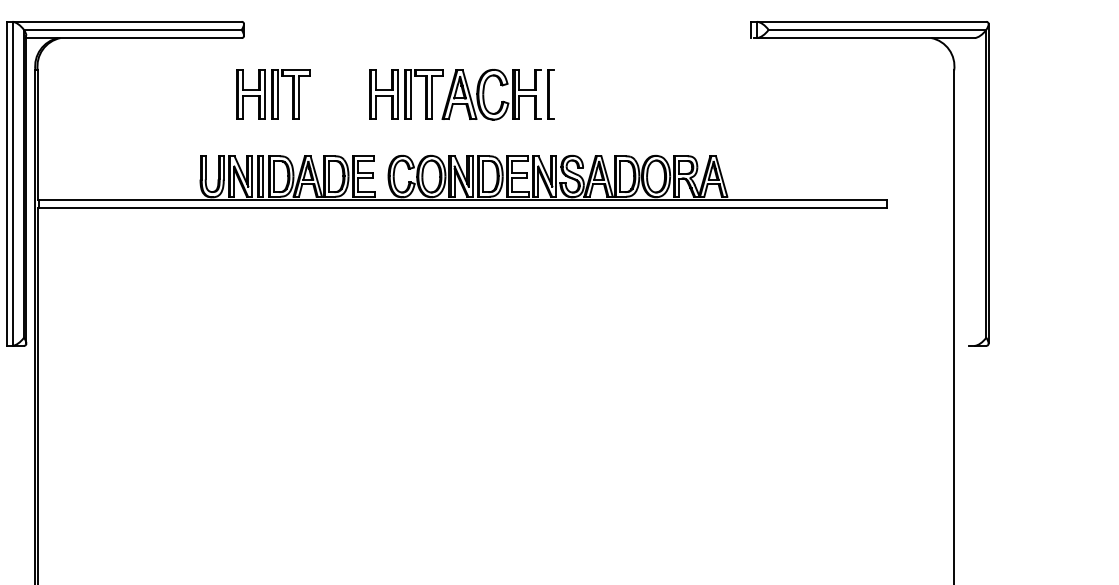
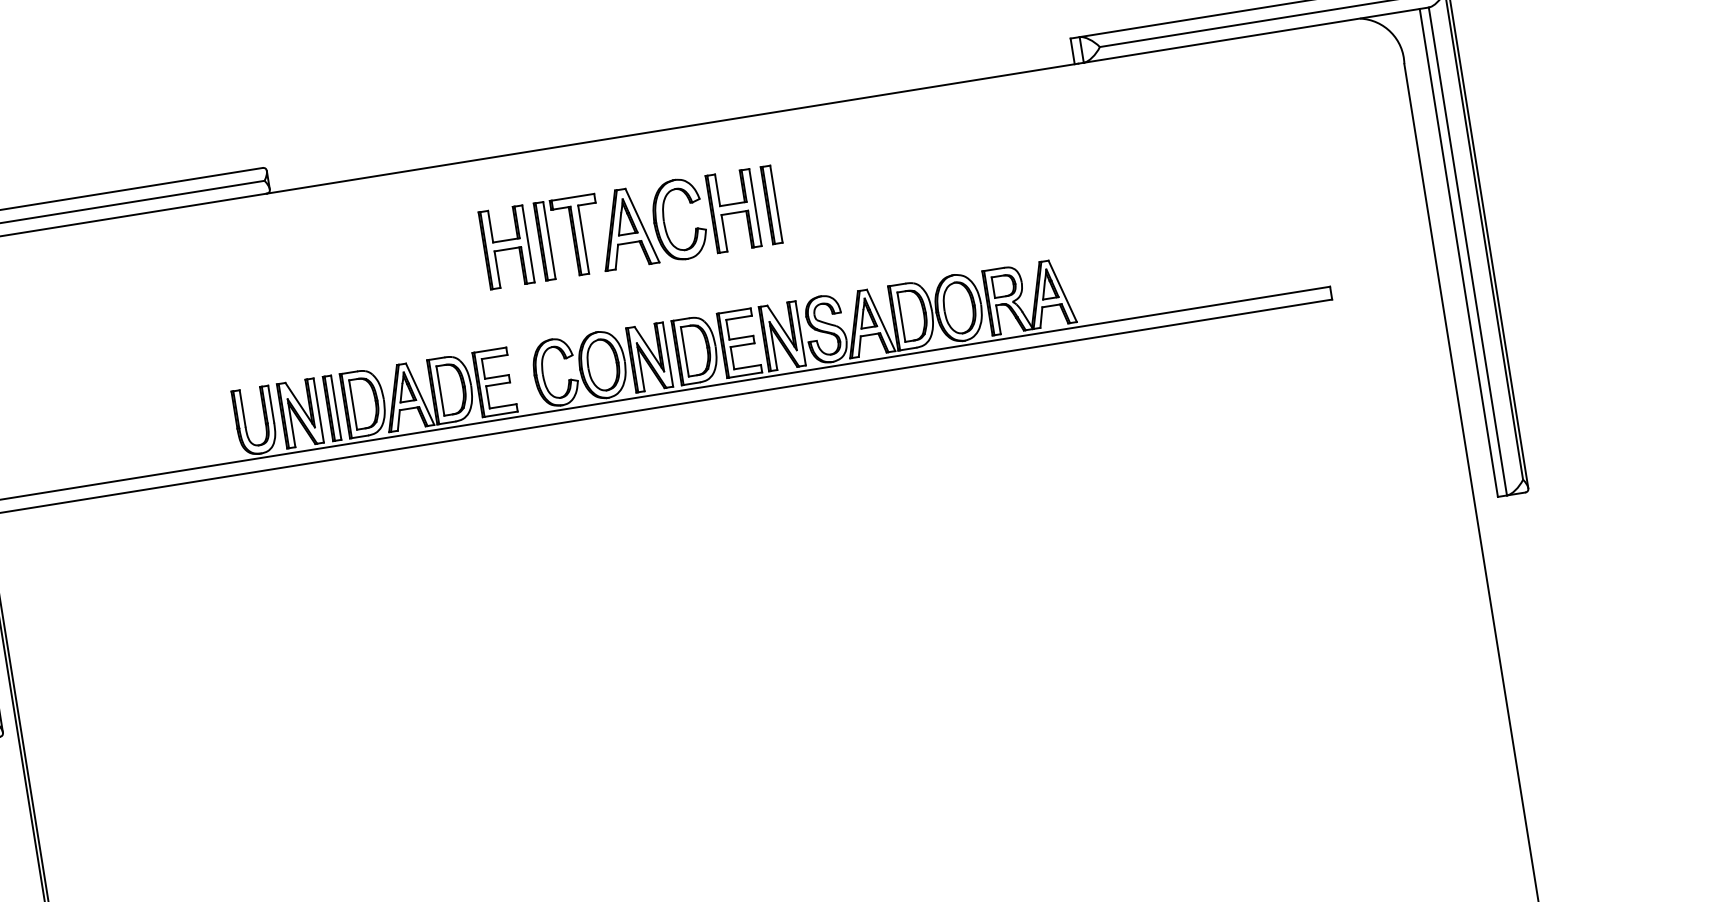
line: (497, 38) -> (672, 129), added
part: (273, 94) -> (331, 275), removed
line: (540, 94) -> (754, 207), added
line: (554, 94) -> (776, 203), added
line: (969, 191) -> (1459, 252), added
line: (974, 191) -> (1467, 250), added

